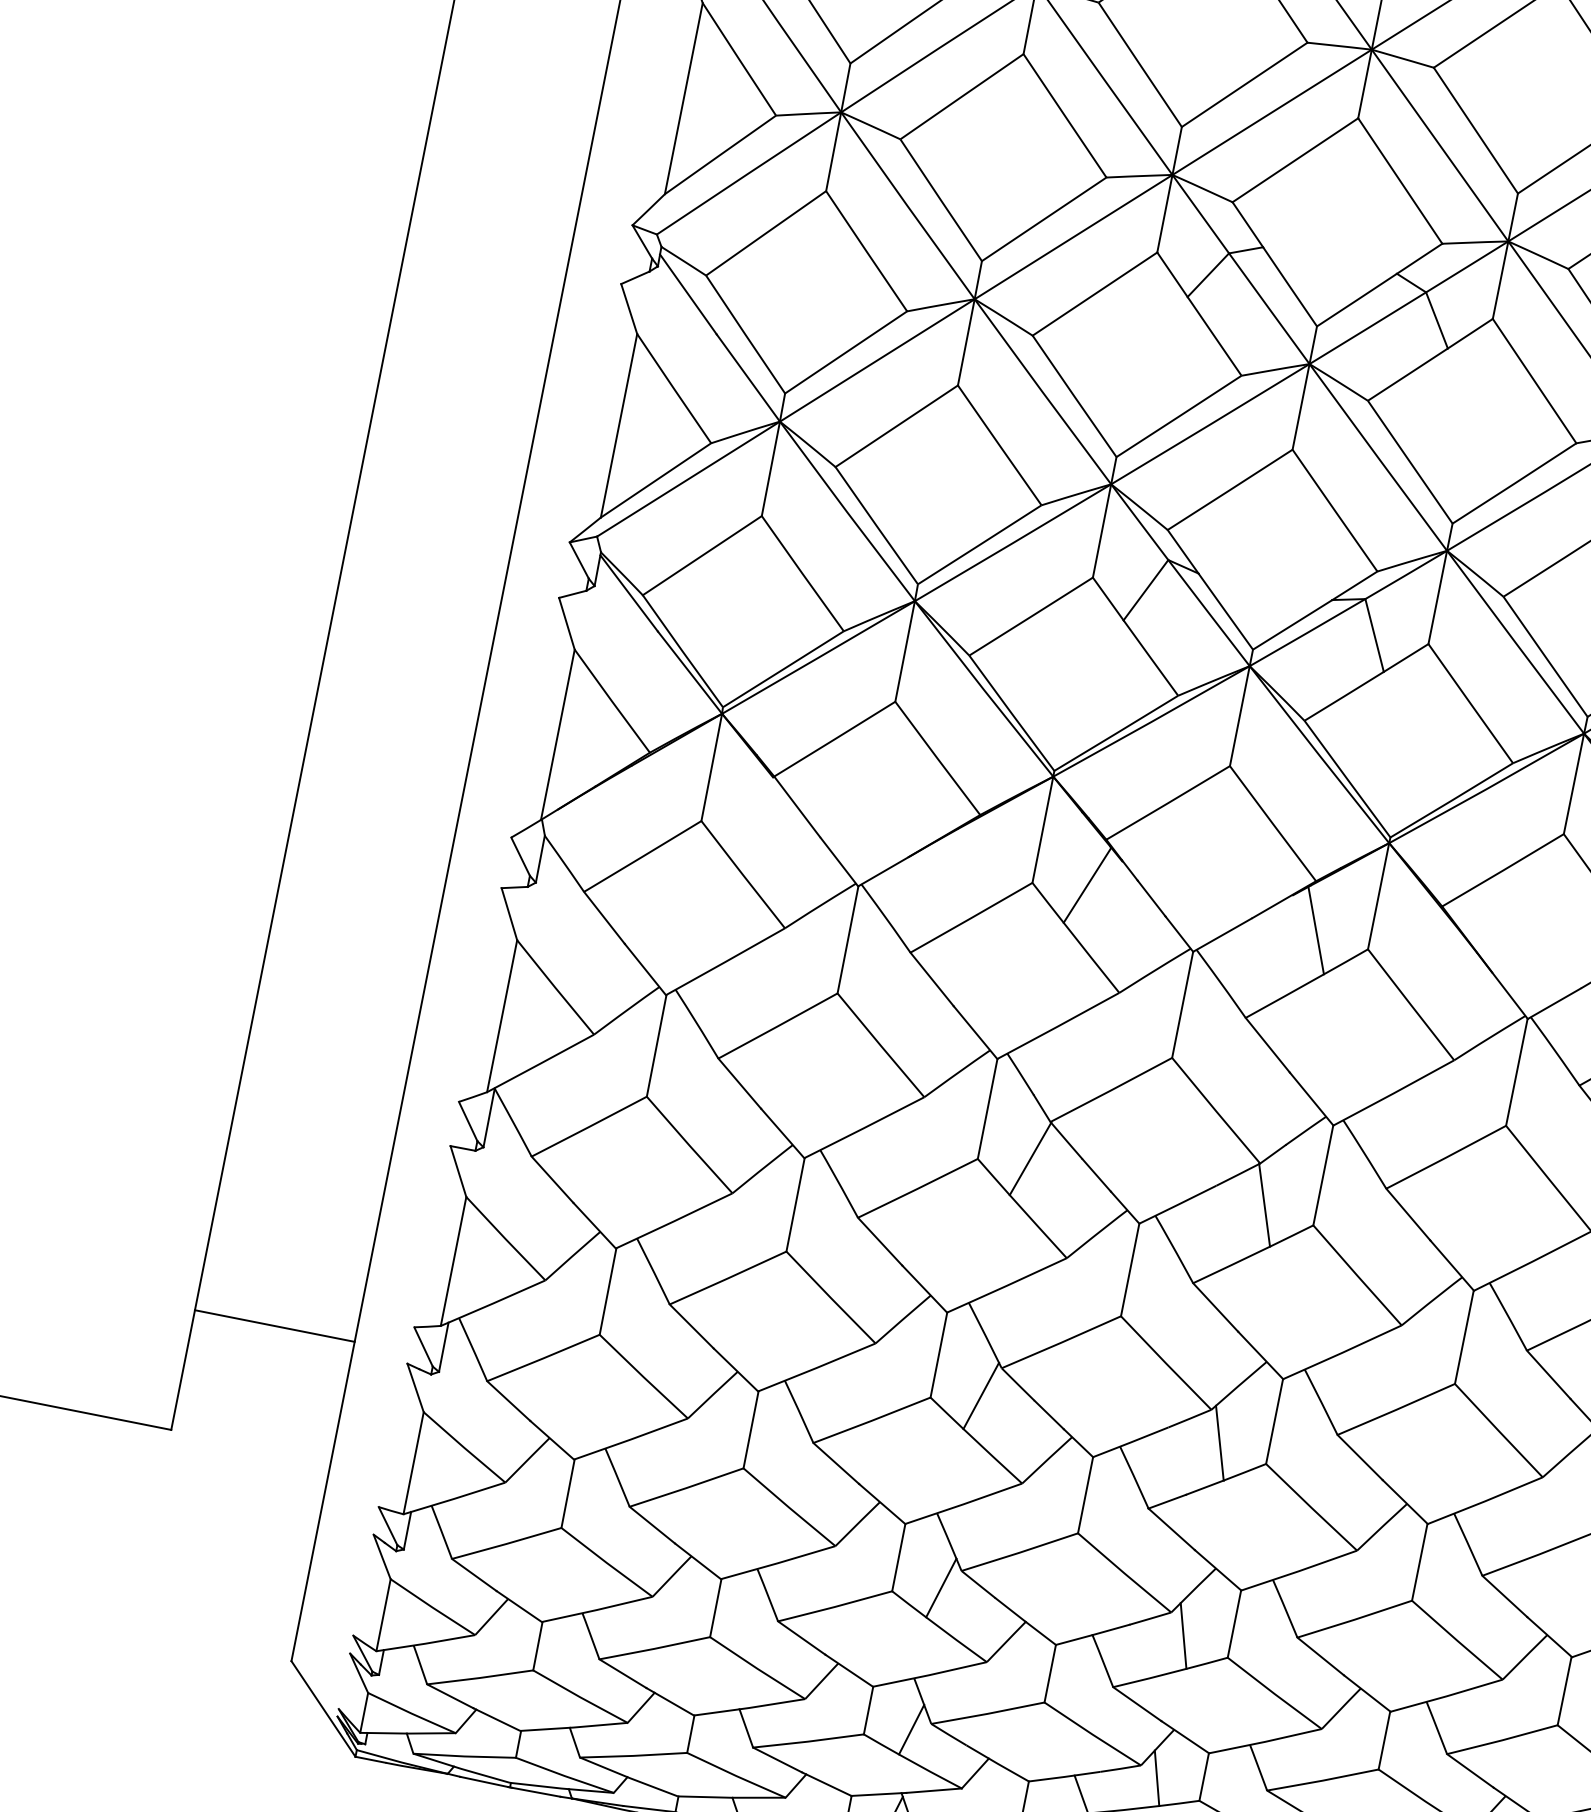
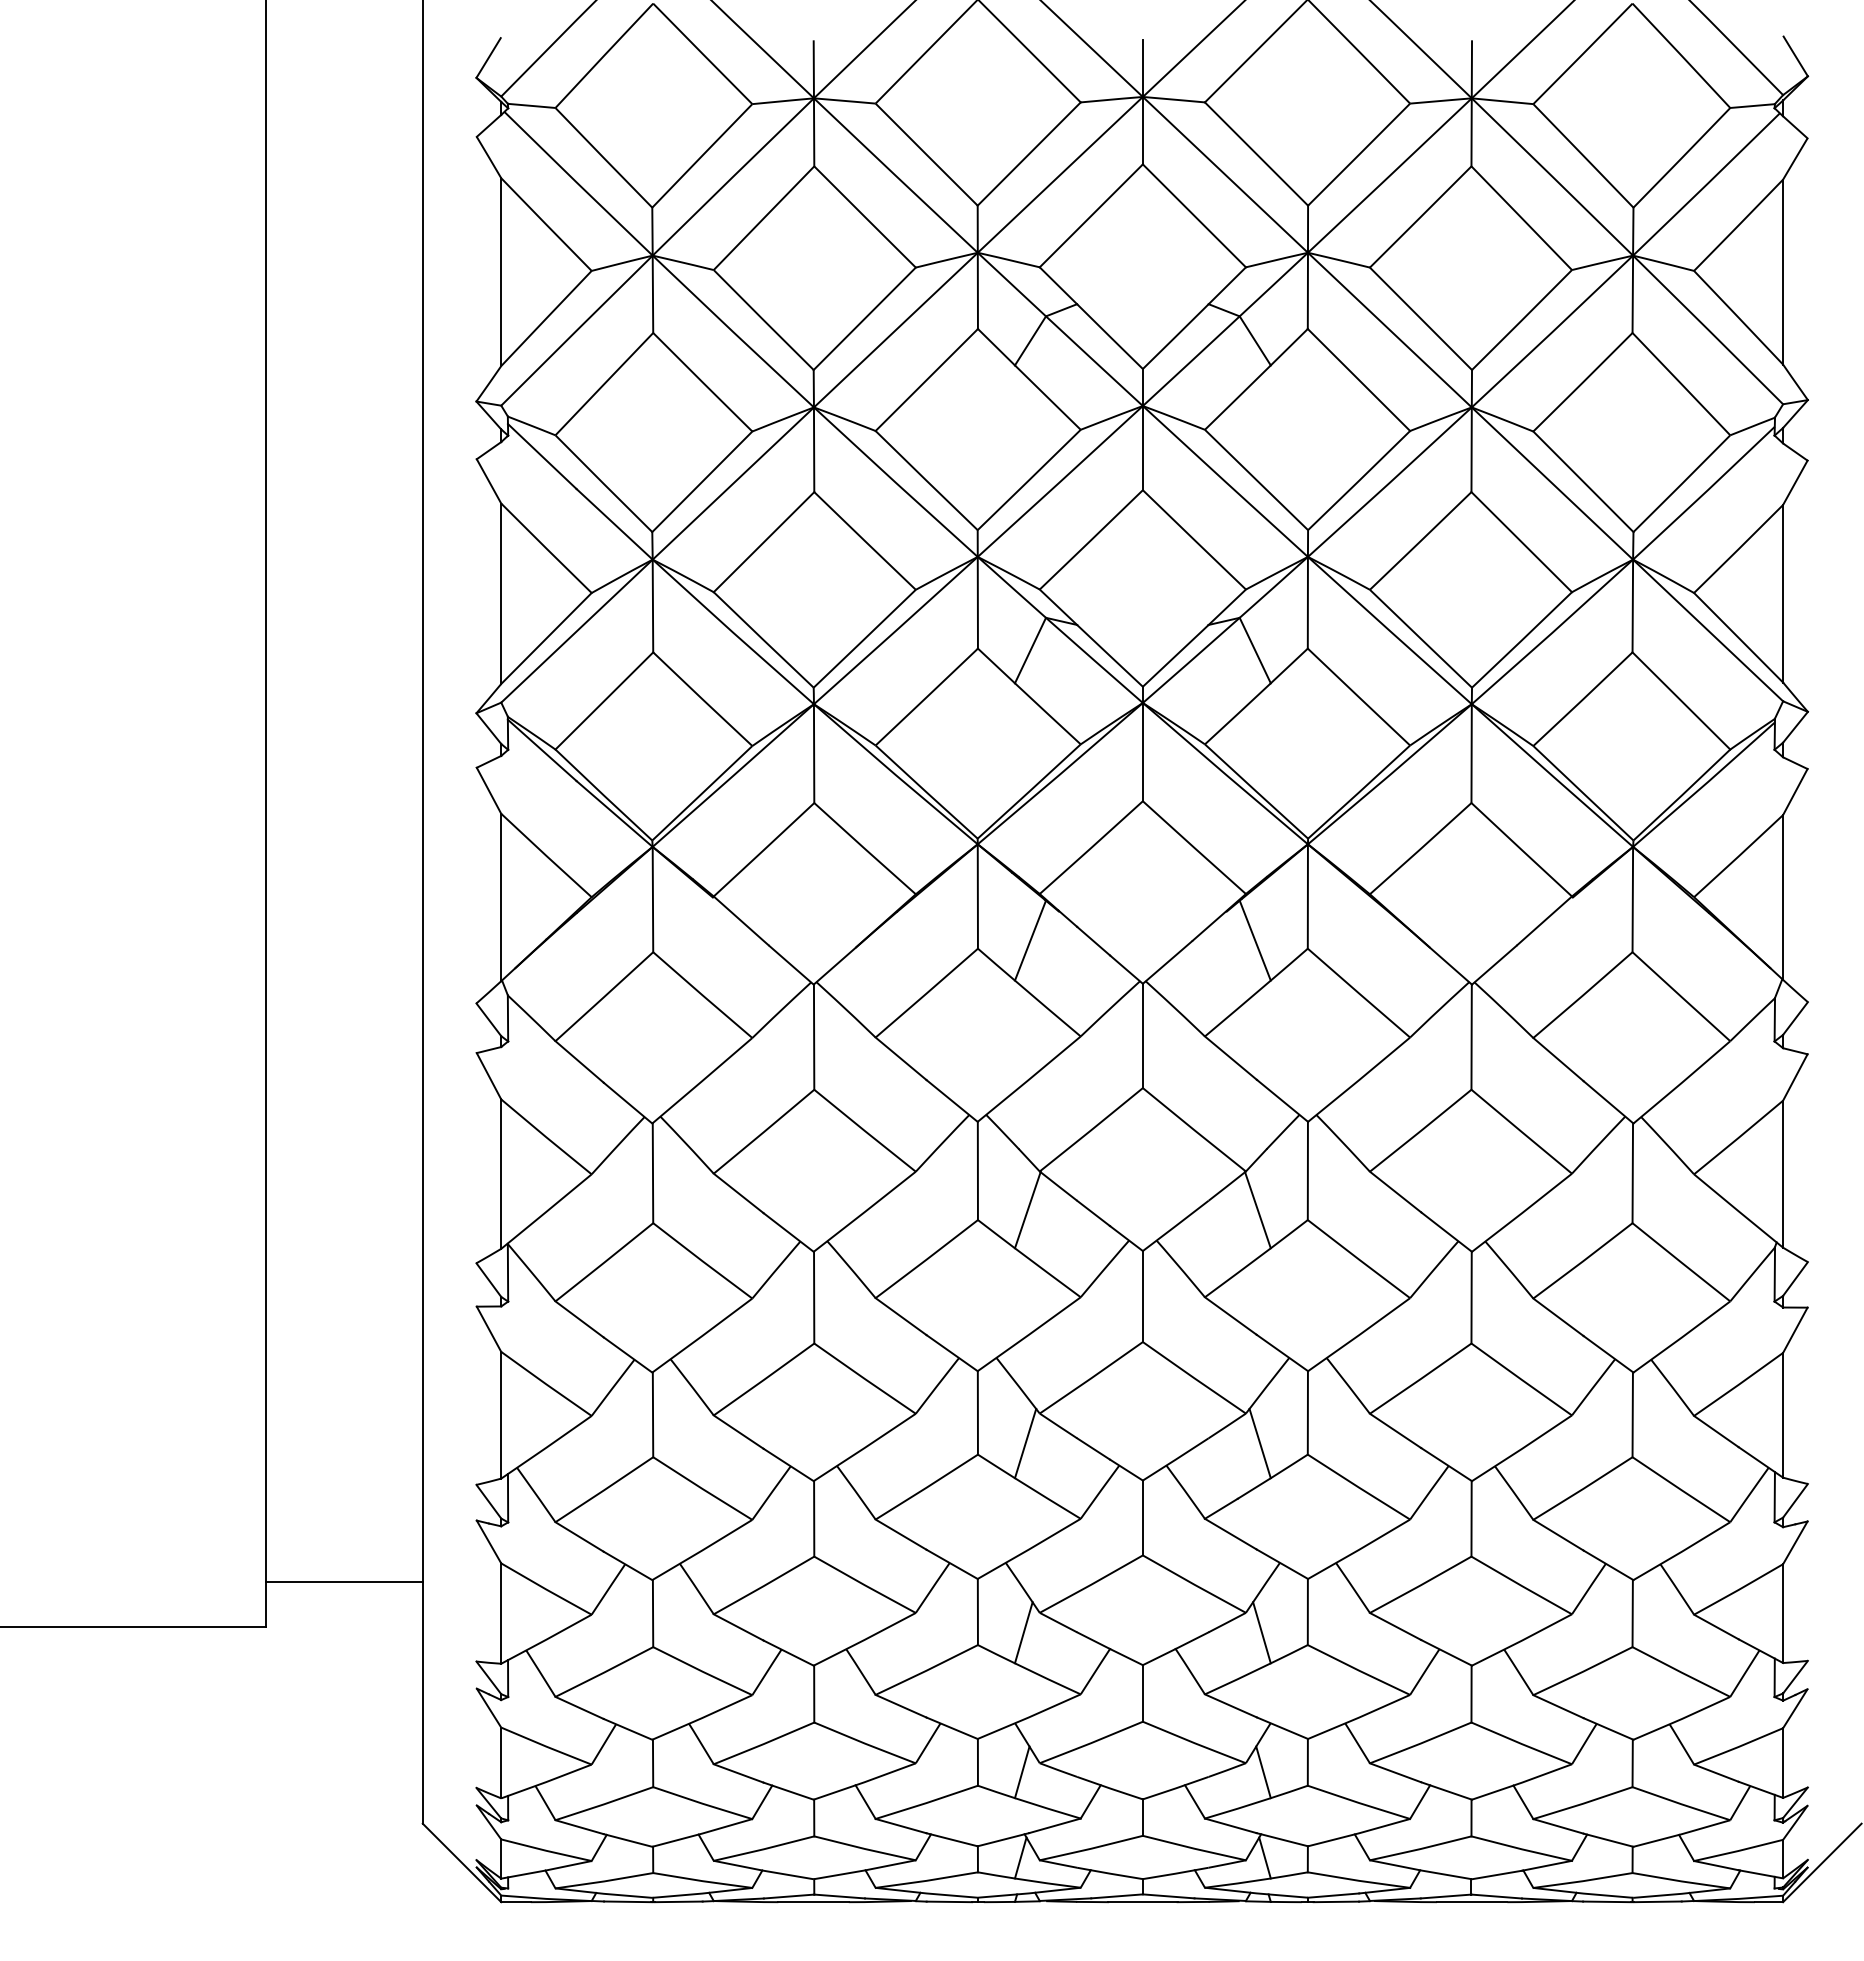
line: (274, 1325) -> (343, 1581), moved

